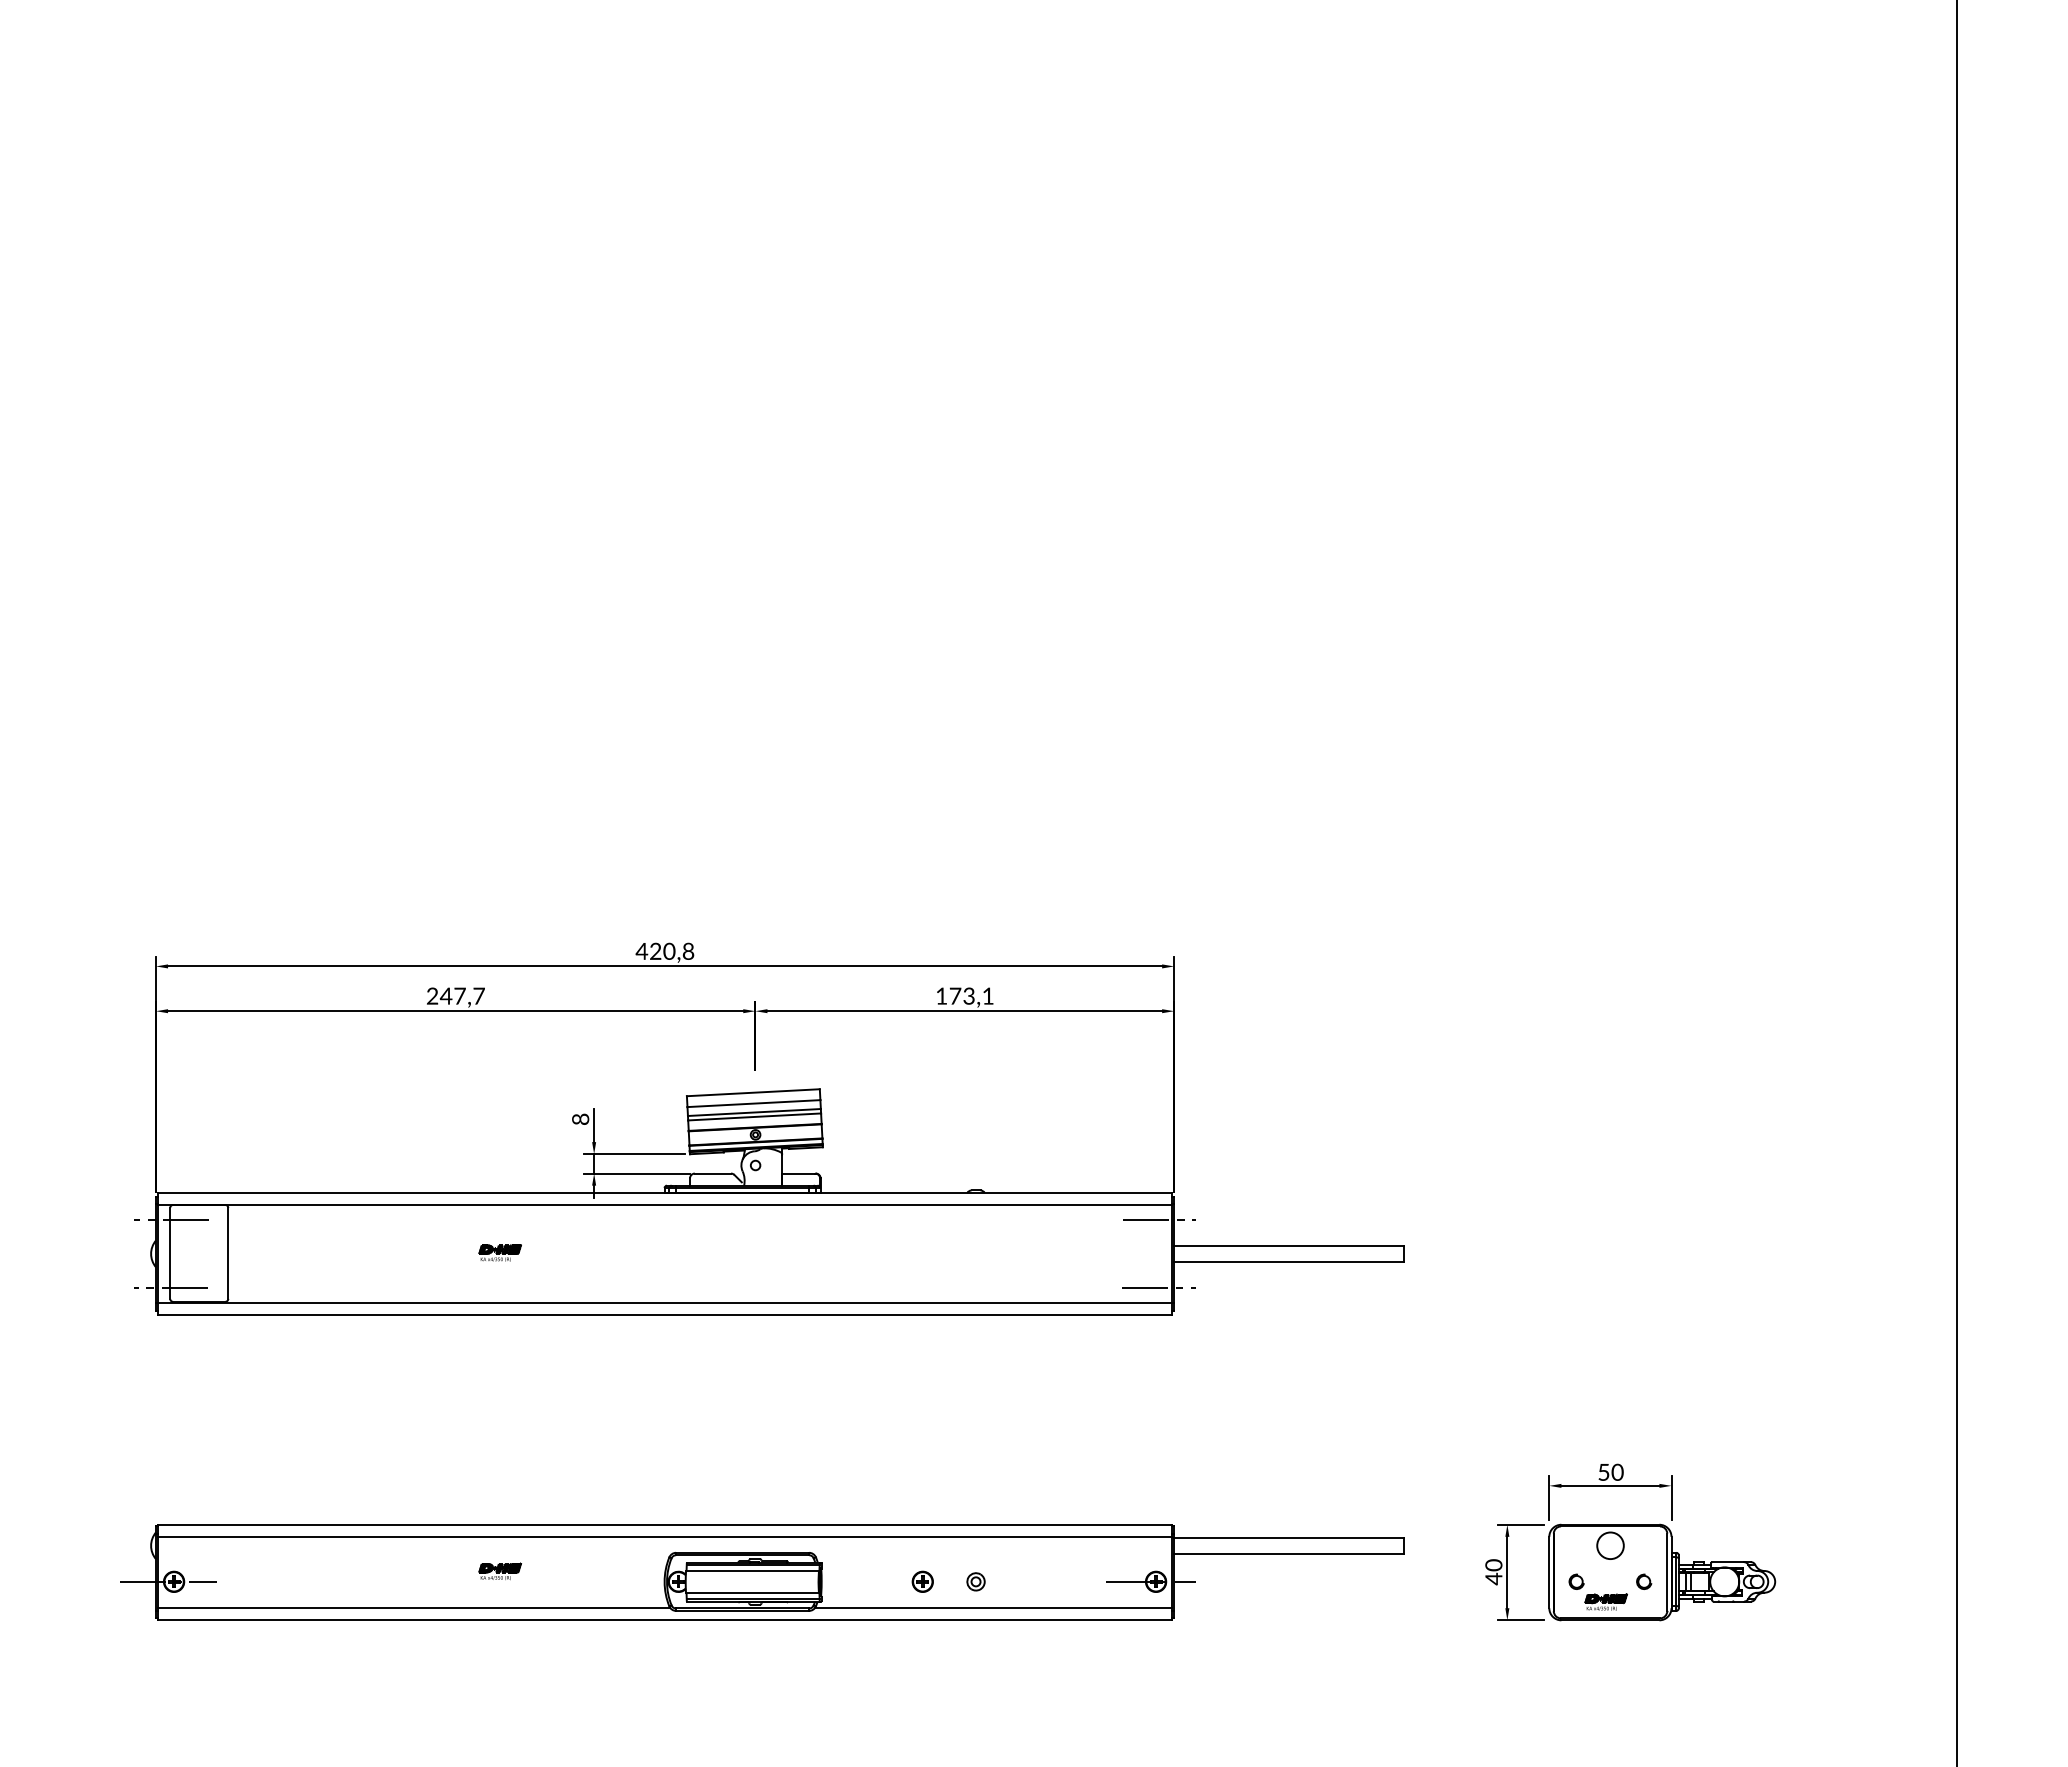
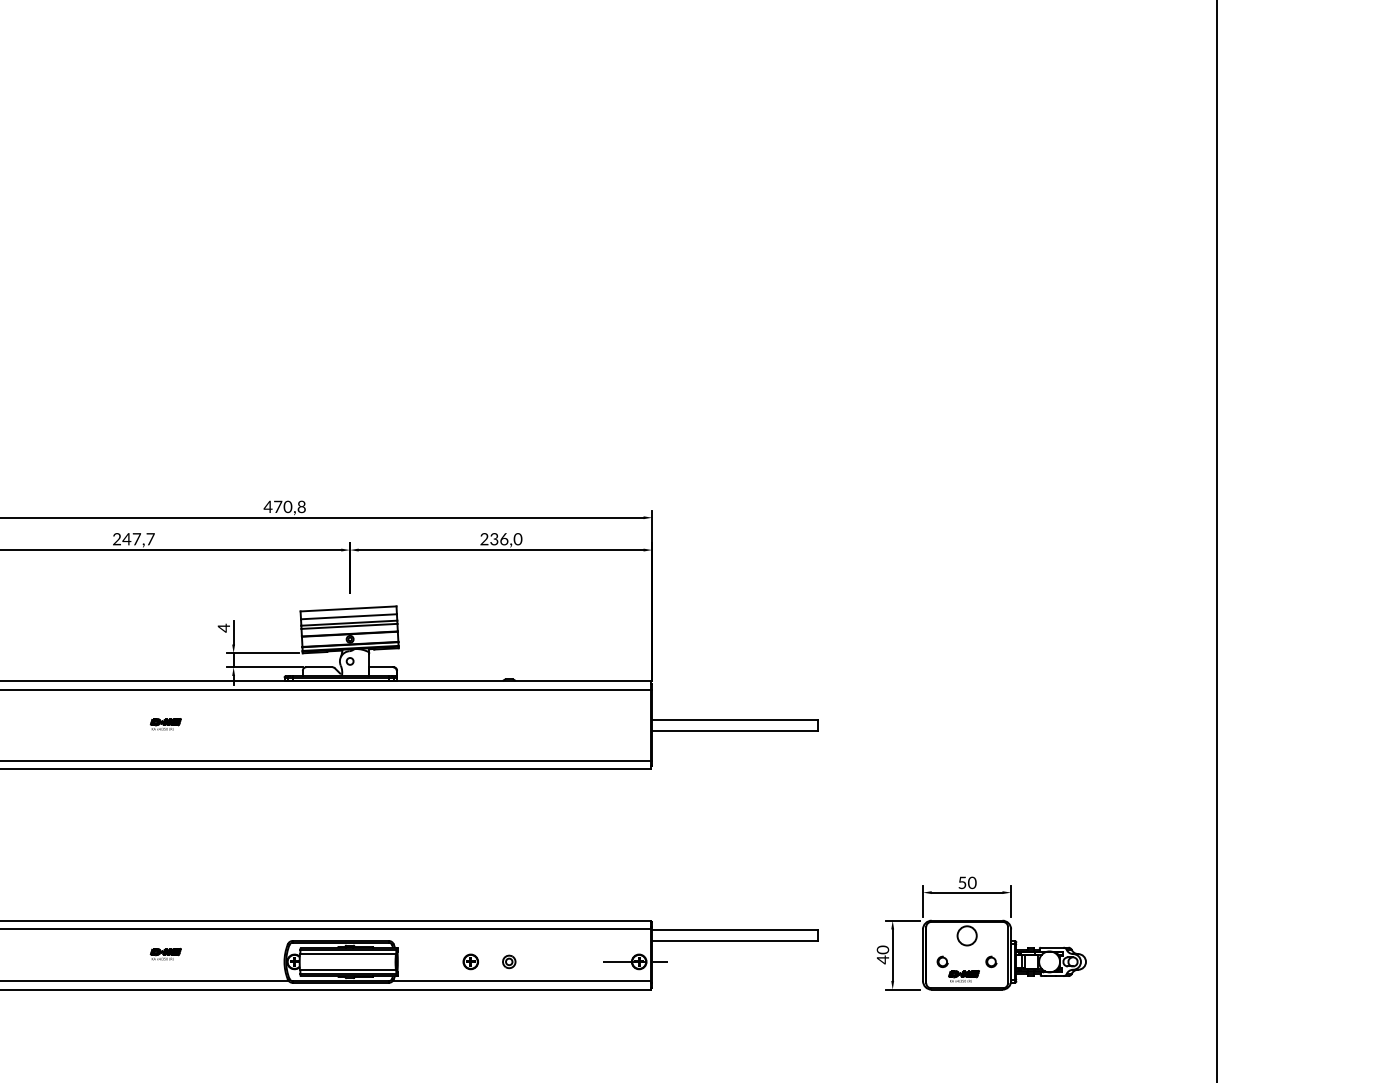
text: (655, 950) -> (277, 506), 420,8 -> 470,8
text: (965, 995) -> (501, 538), 173,1 -> 236,0
text: (580, 1119) -> (223, 628), 8 -> 4
line: (1159, 1220) -> (641, 701), removed
line: (1159, 1287) -> (641, 749), removed

